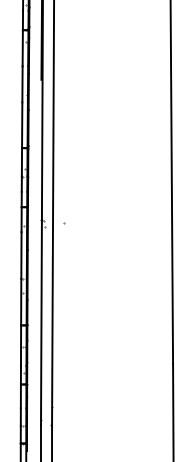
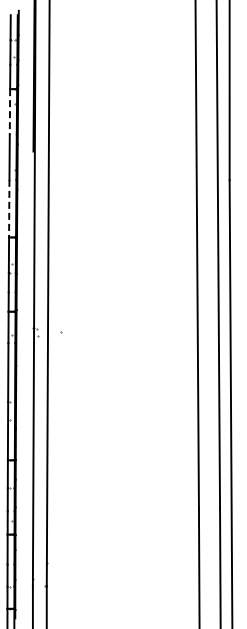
line: (22, 47) -> (9, 111), solid -> dashed
line: (22, 125) -> (9, 208), solid -> dashed

